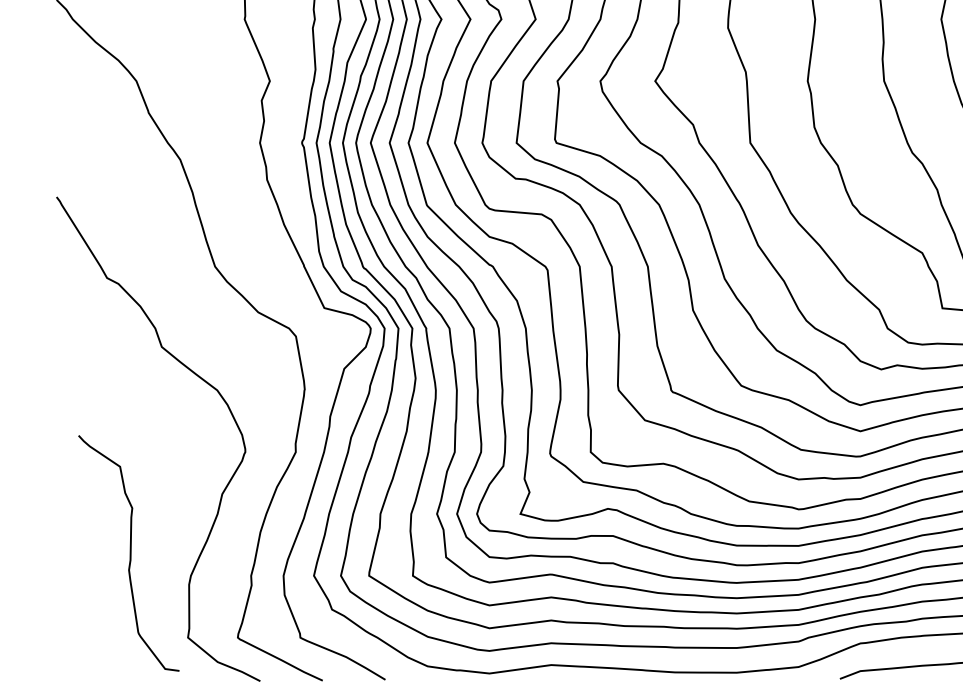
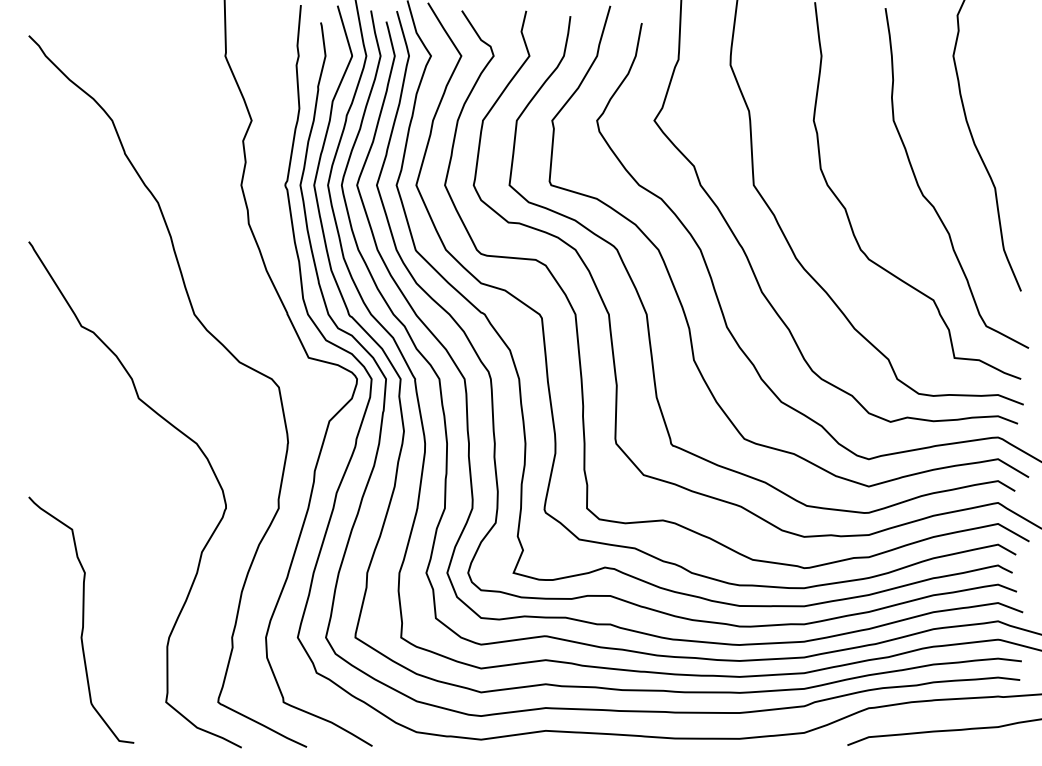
curve: (129, 552) -> (82, 619), moved

